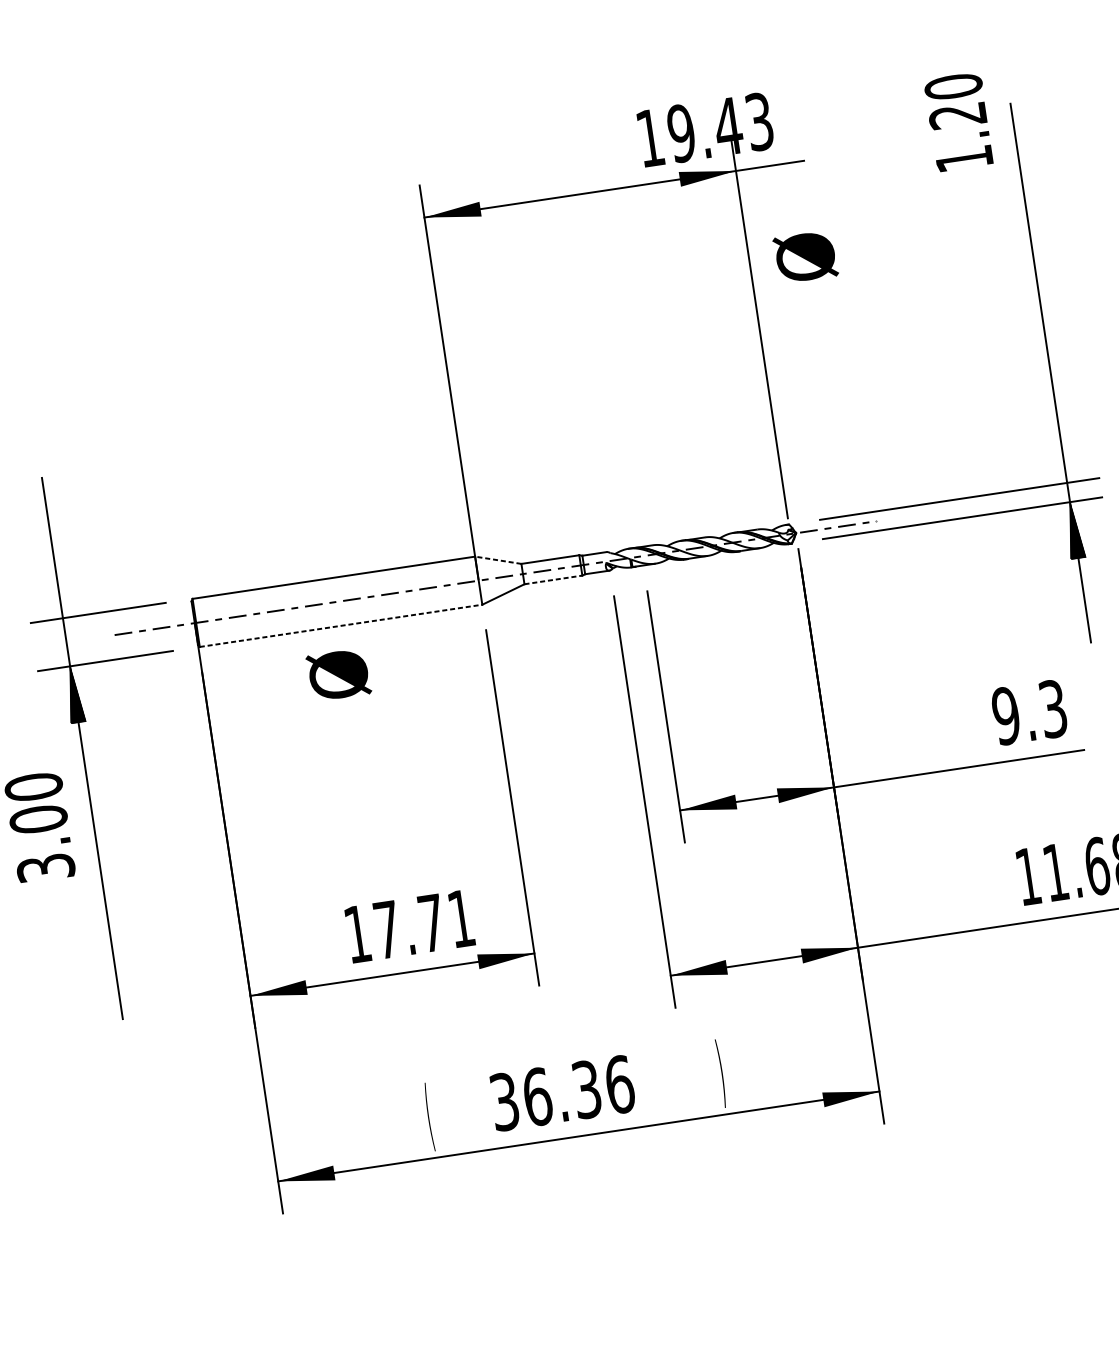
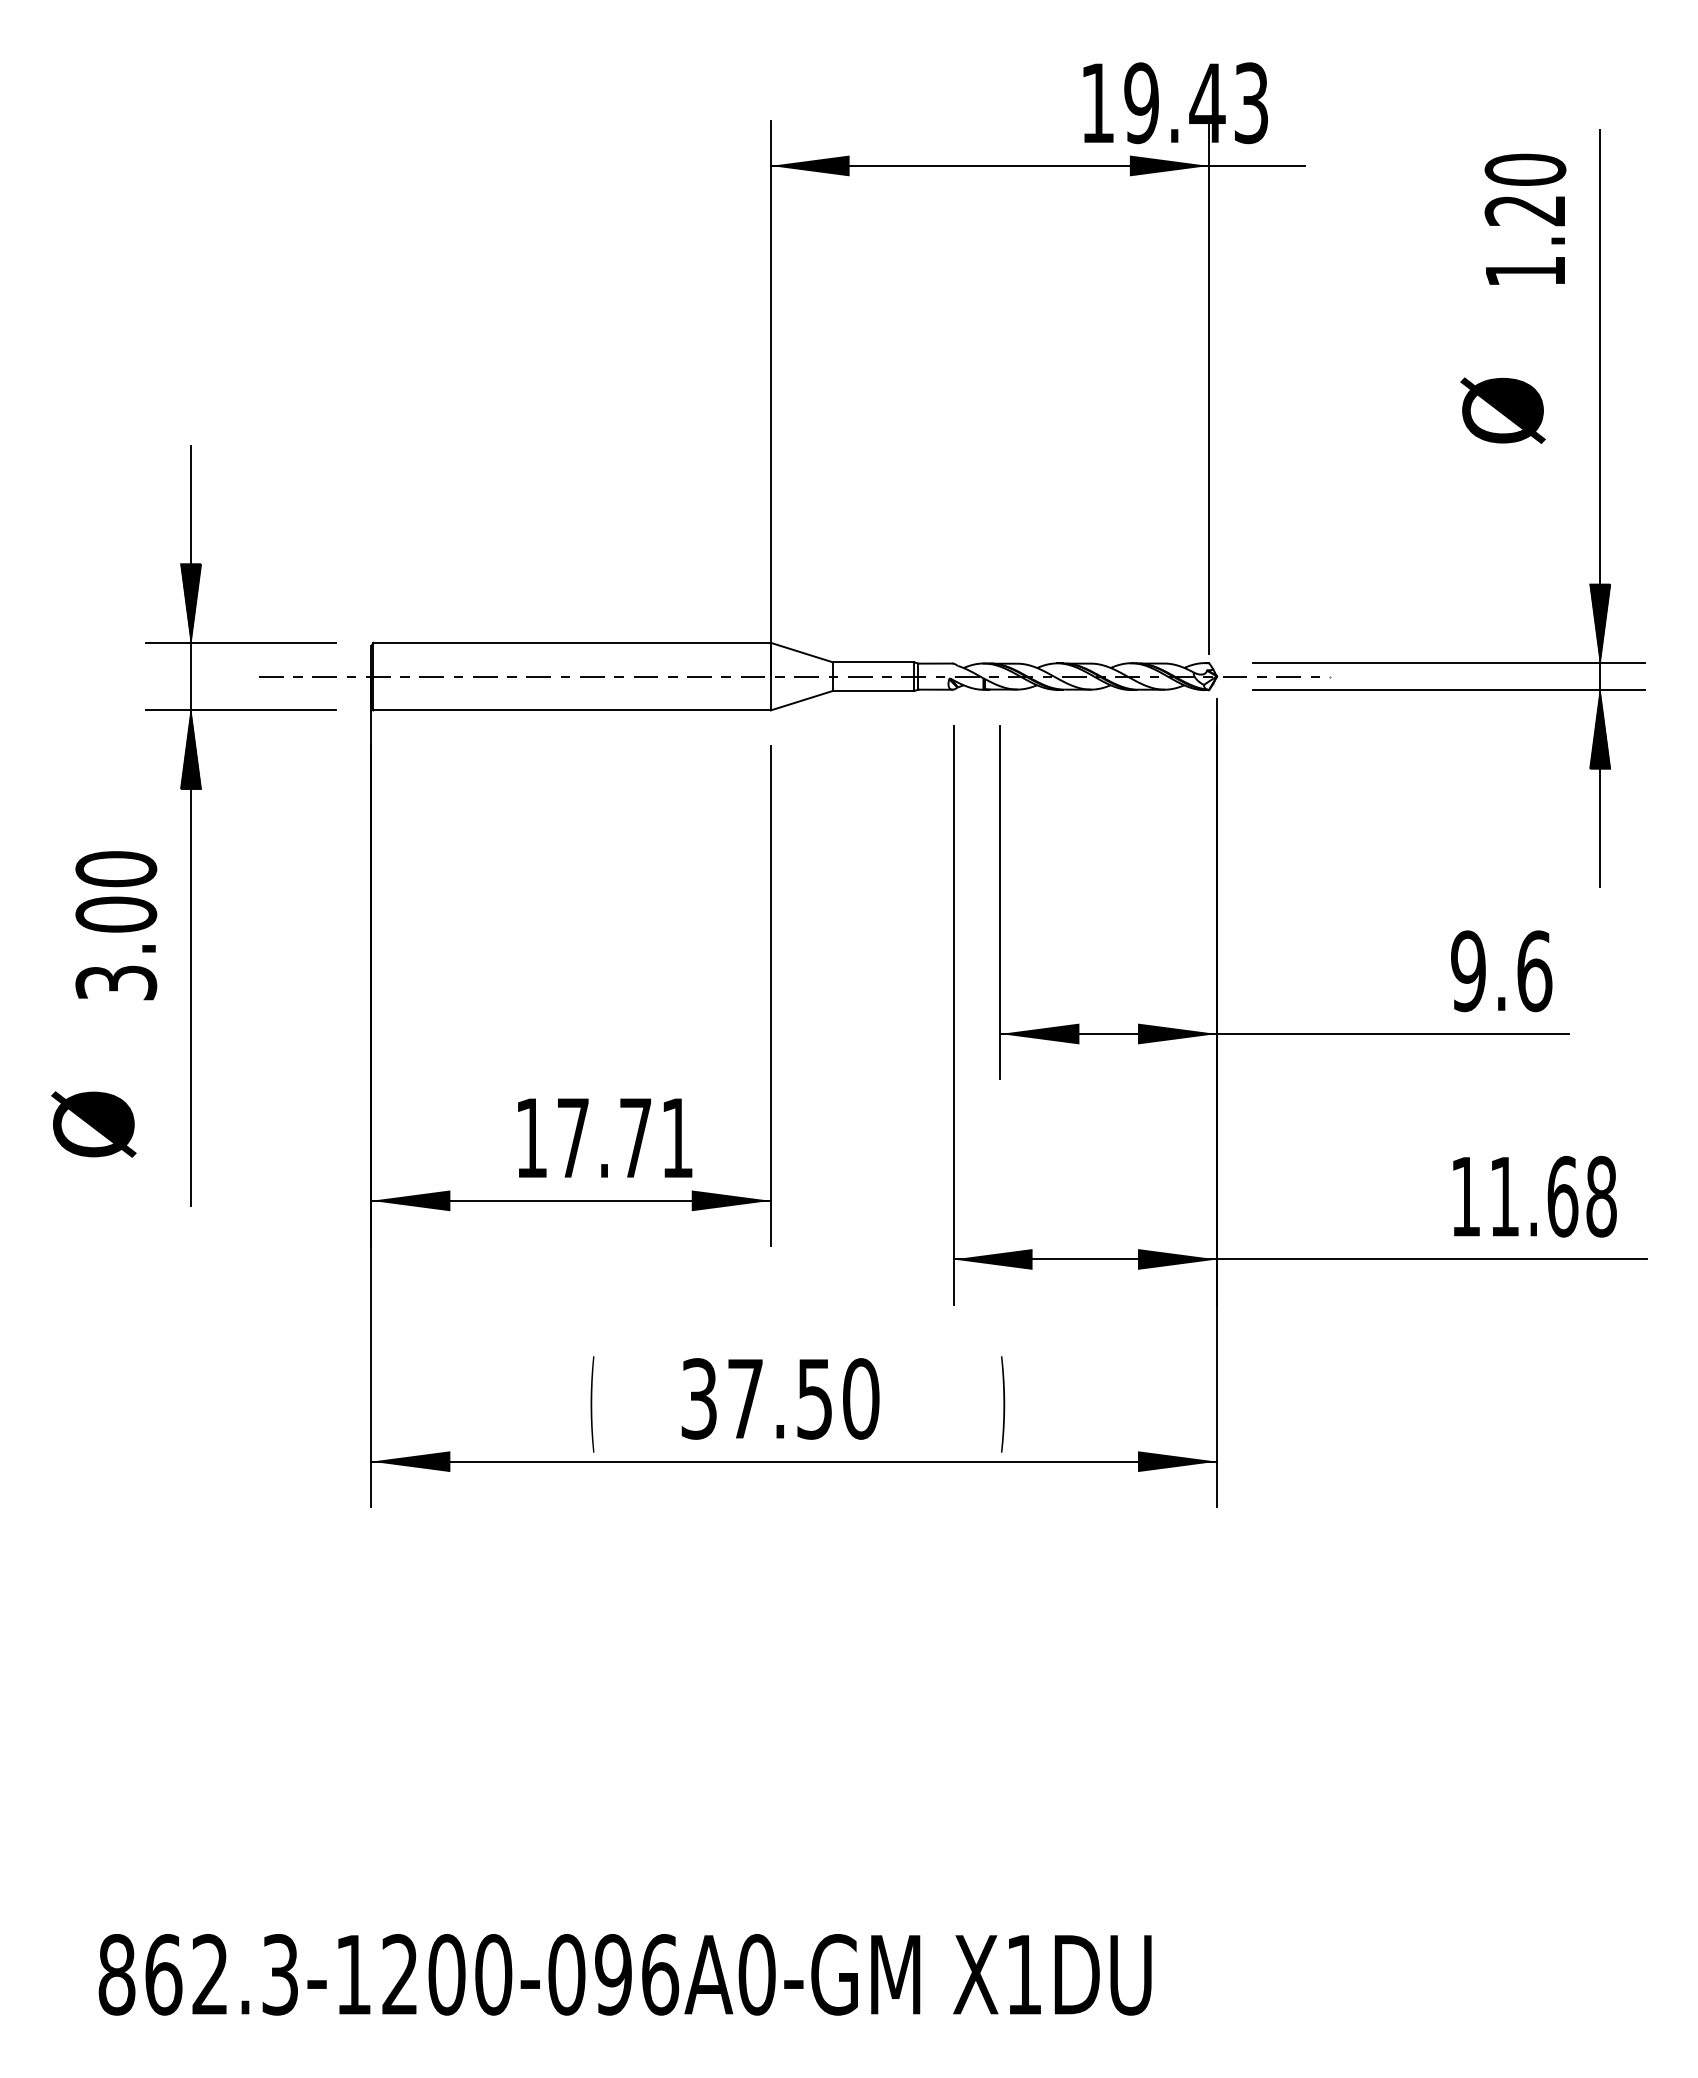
text: (958, 121) -> (1525, 218), moved
text: (805, 256) -> (1502, 410), moved
hatch: (1062, 454) -> (1599, 623), added
line: (498, 560) -> (801, 652), dashed -> solid
line: (553, 579) -> (873, 690), dashed -> solid
hatch: (58, 589) -> (190, 602), added
line: (341, 625) -> (572, 710), dashed -> solid
text: (338, 674) -> (93, 1124), moved
text: (1053, 709) -> (1534, 971), 9.3 -> 9.6
text: (578, 1090) -> (803, 1398), 36.36 -> 37.50

